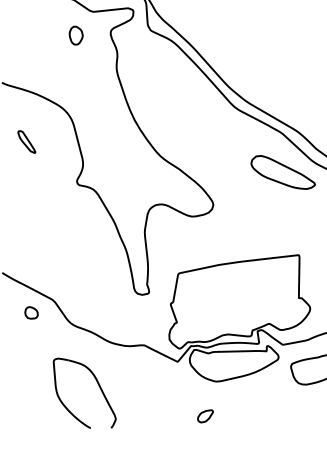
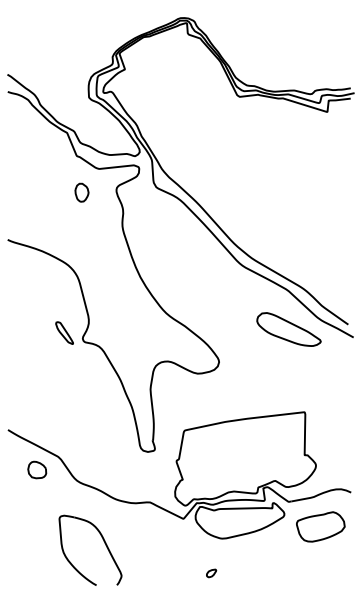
part: (26, 141) -> (64, 332), moved
part: (31, 312) -> (37, 469), size x1.43
part: (205, 416) -> (211, 573), size x0.62

